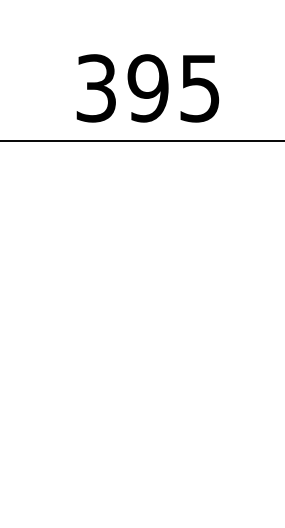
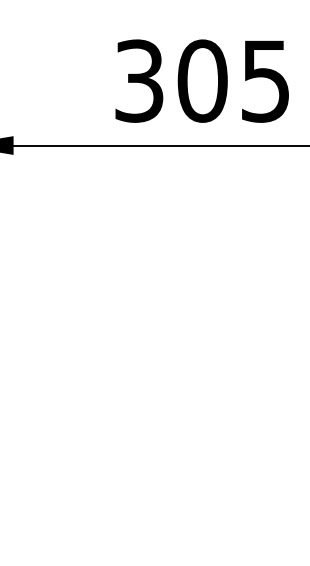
text: (147, 88) -> (201, 81), 395 -> 305

